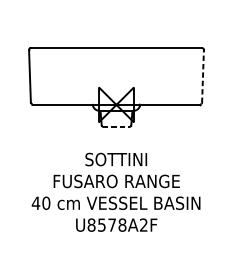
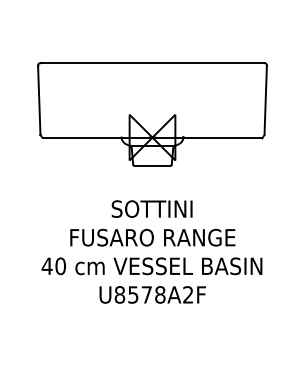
line: (202, 76) -> (265, 100), dashed -> solid
line: (116, 127) -> (152, 166), dashed -> solid

